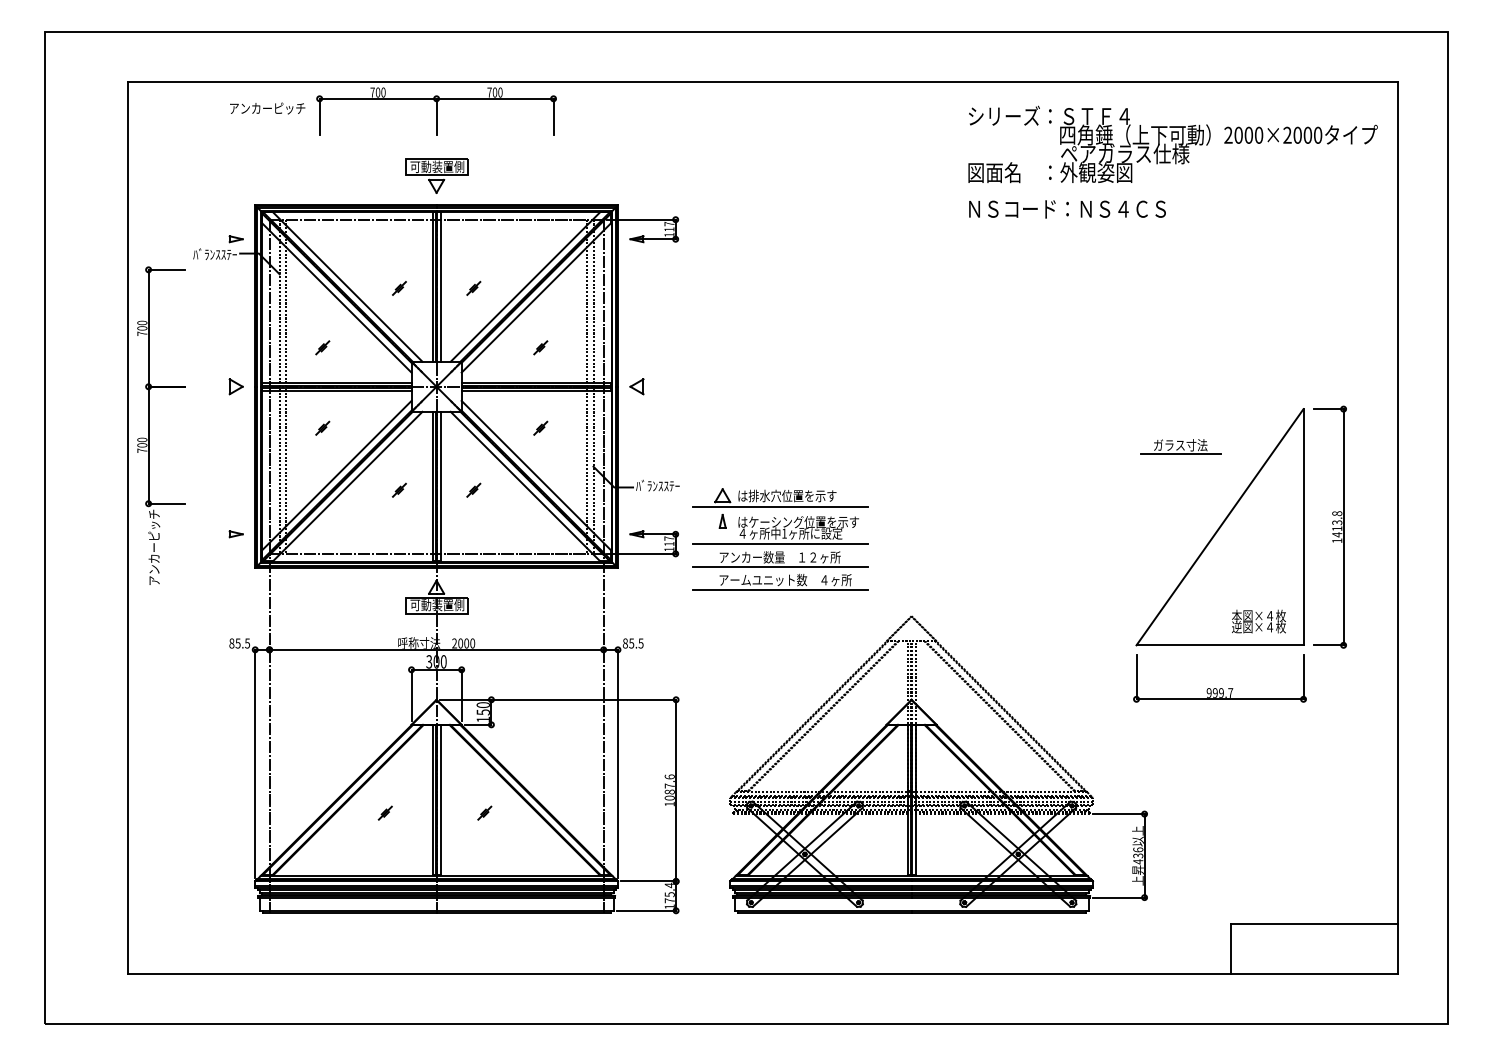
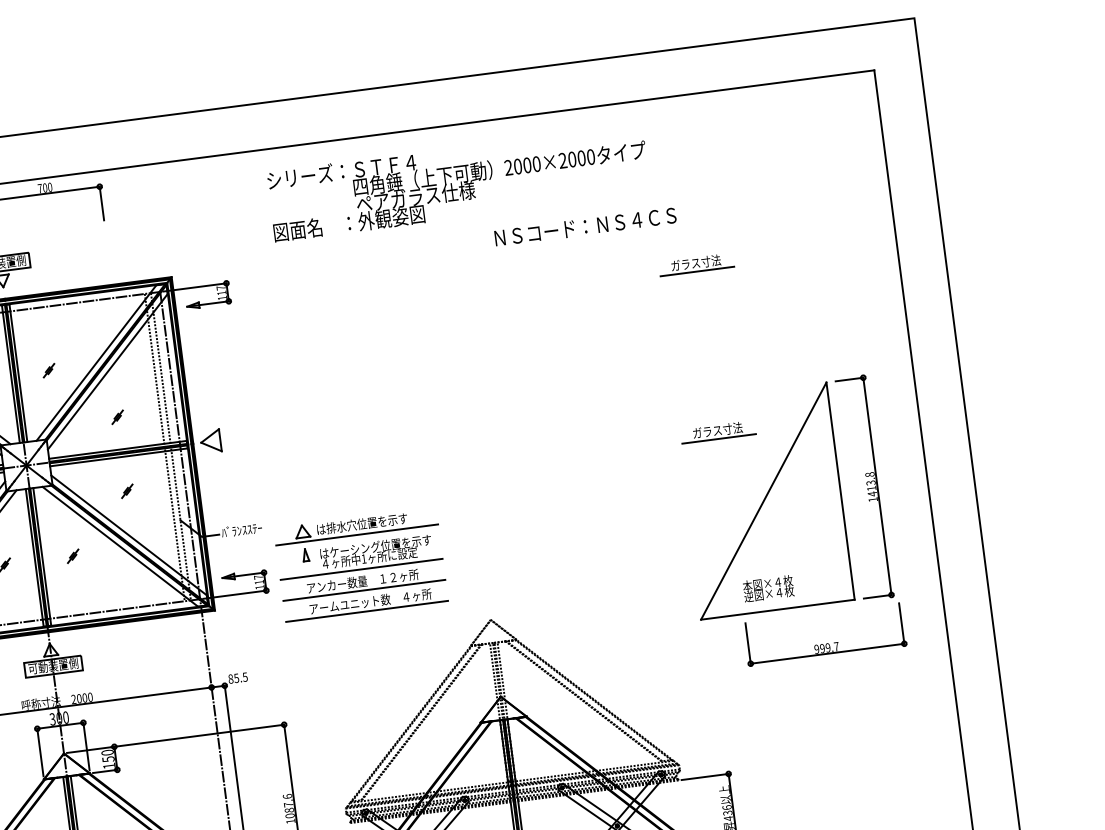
text: (1172, 144) -> (458, 182), moved
part: (1180, 264) -> (696, 264), added
part: (636, 386) -> (210, 441), size x1.6
text: (1258, 621) -> (768, 588), moved
part: (1219, 688) -> (825, 643), moved

